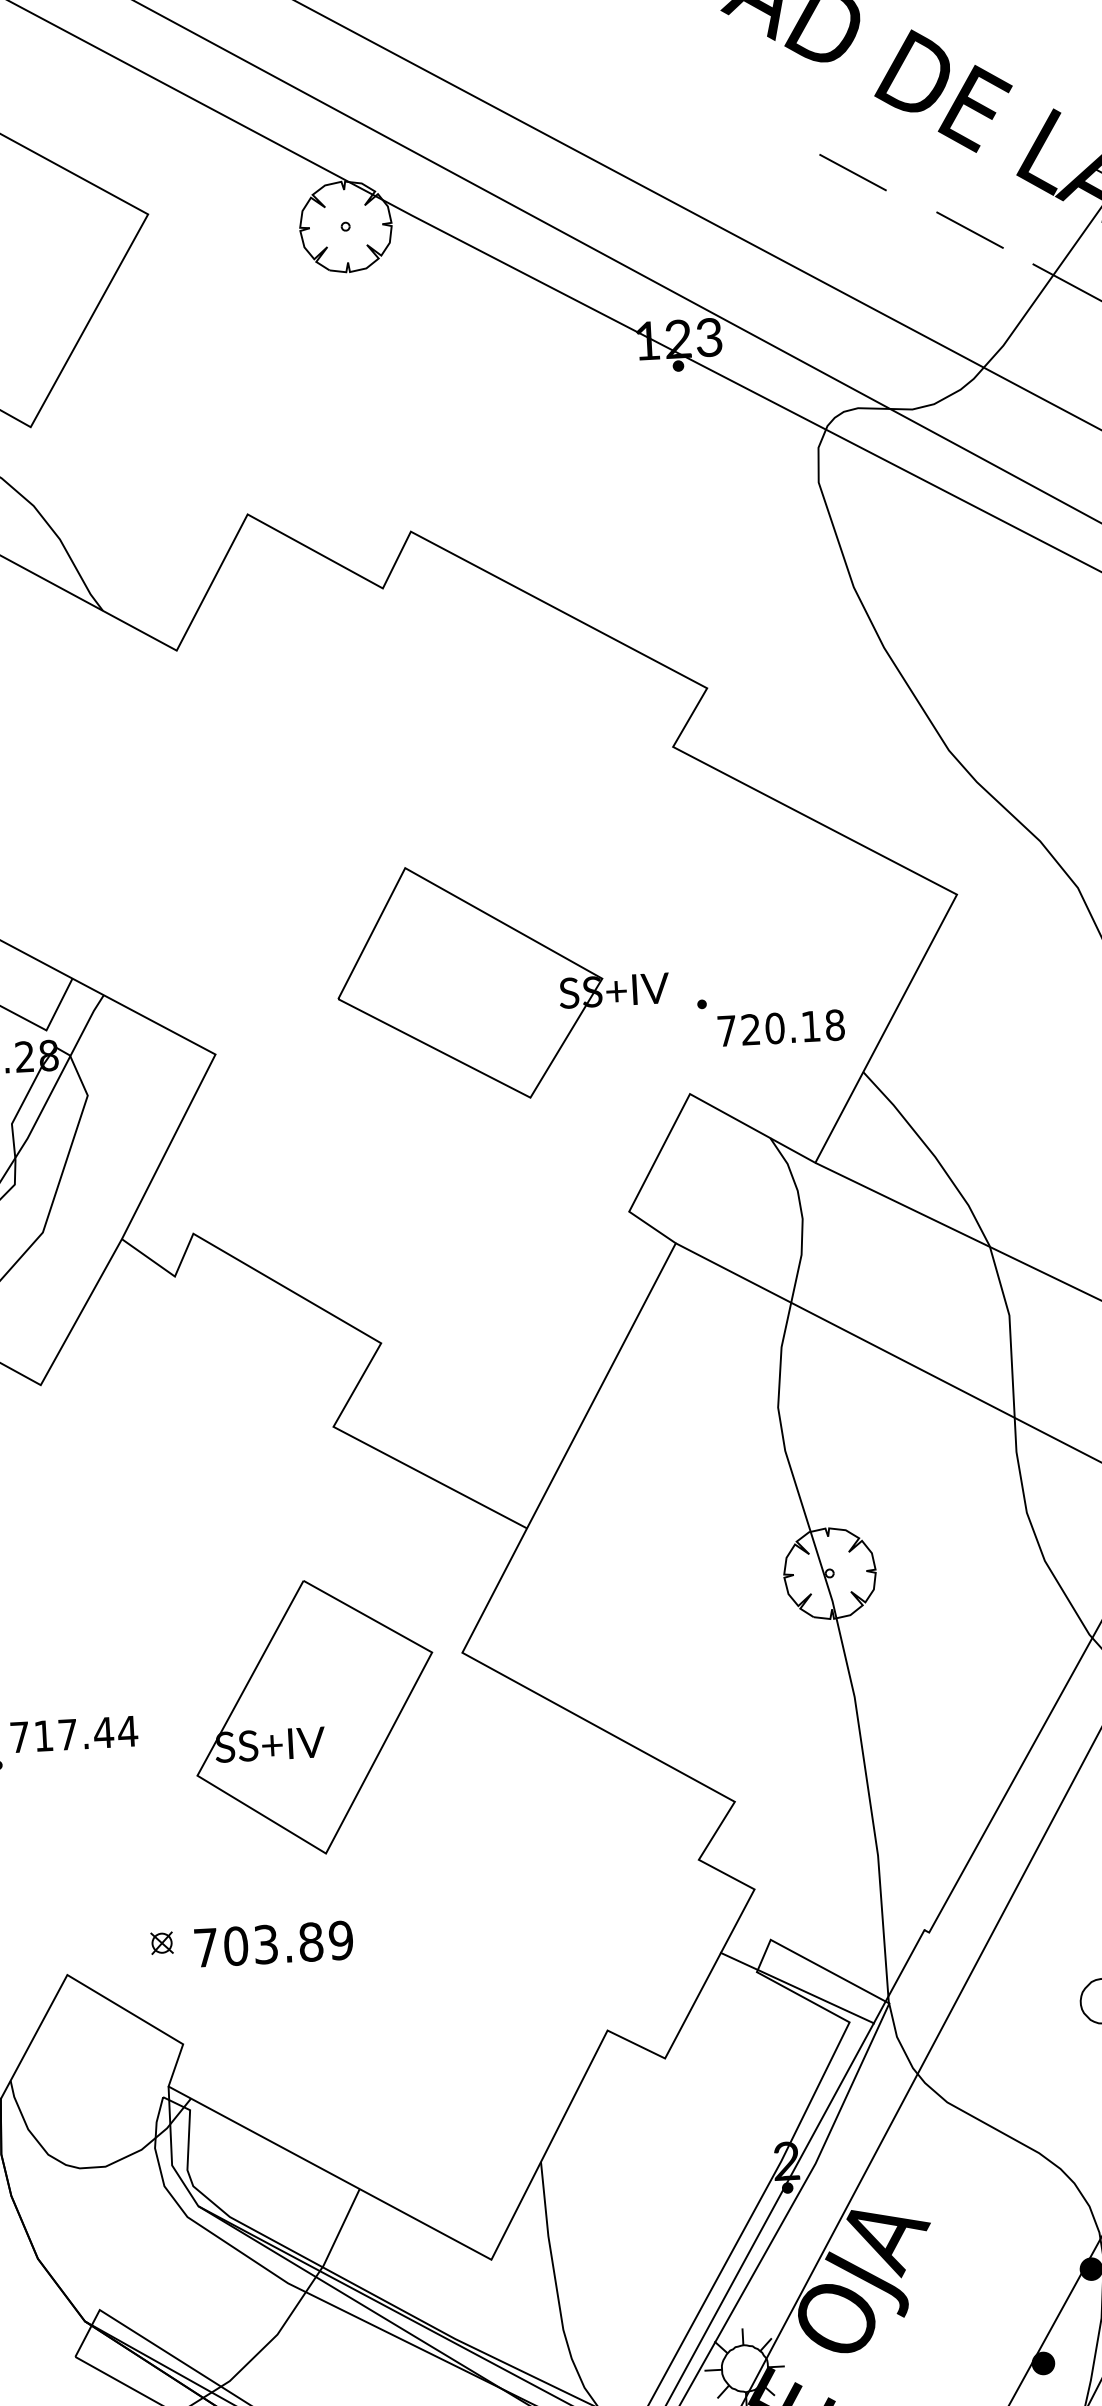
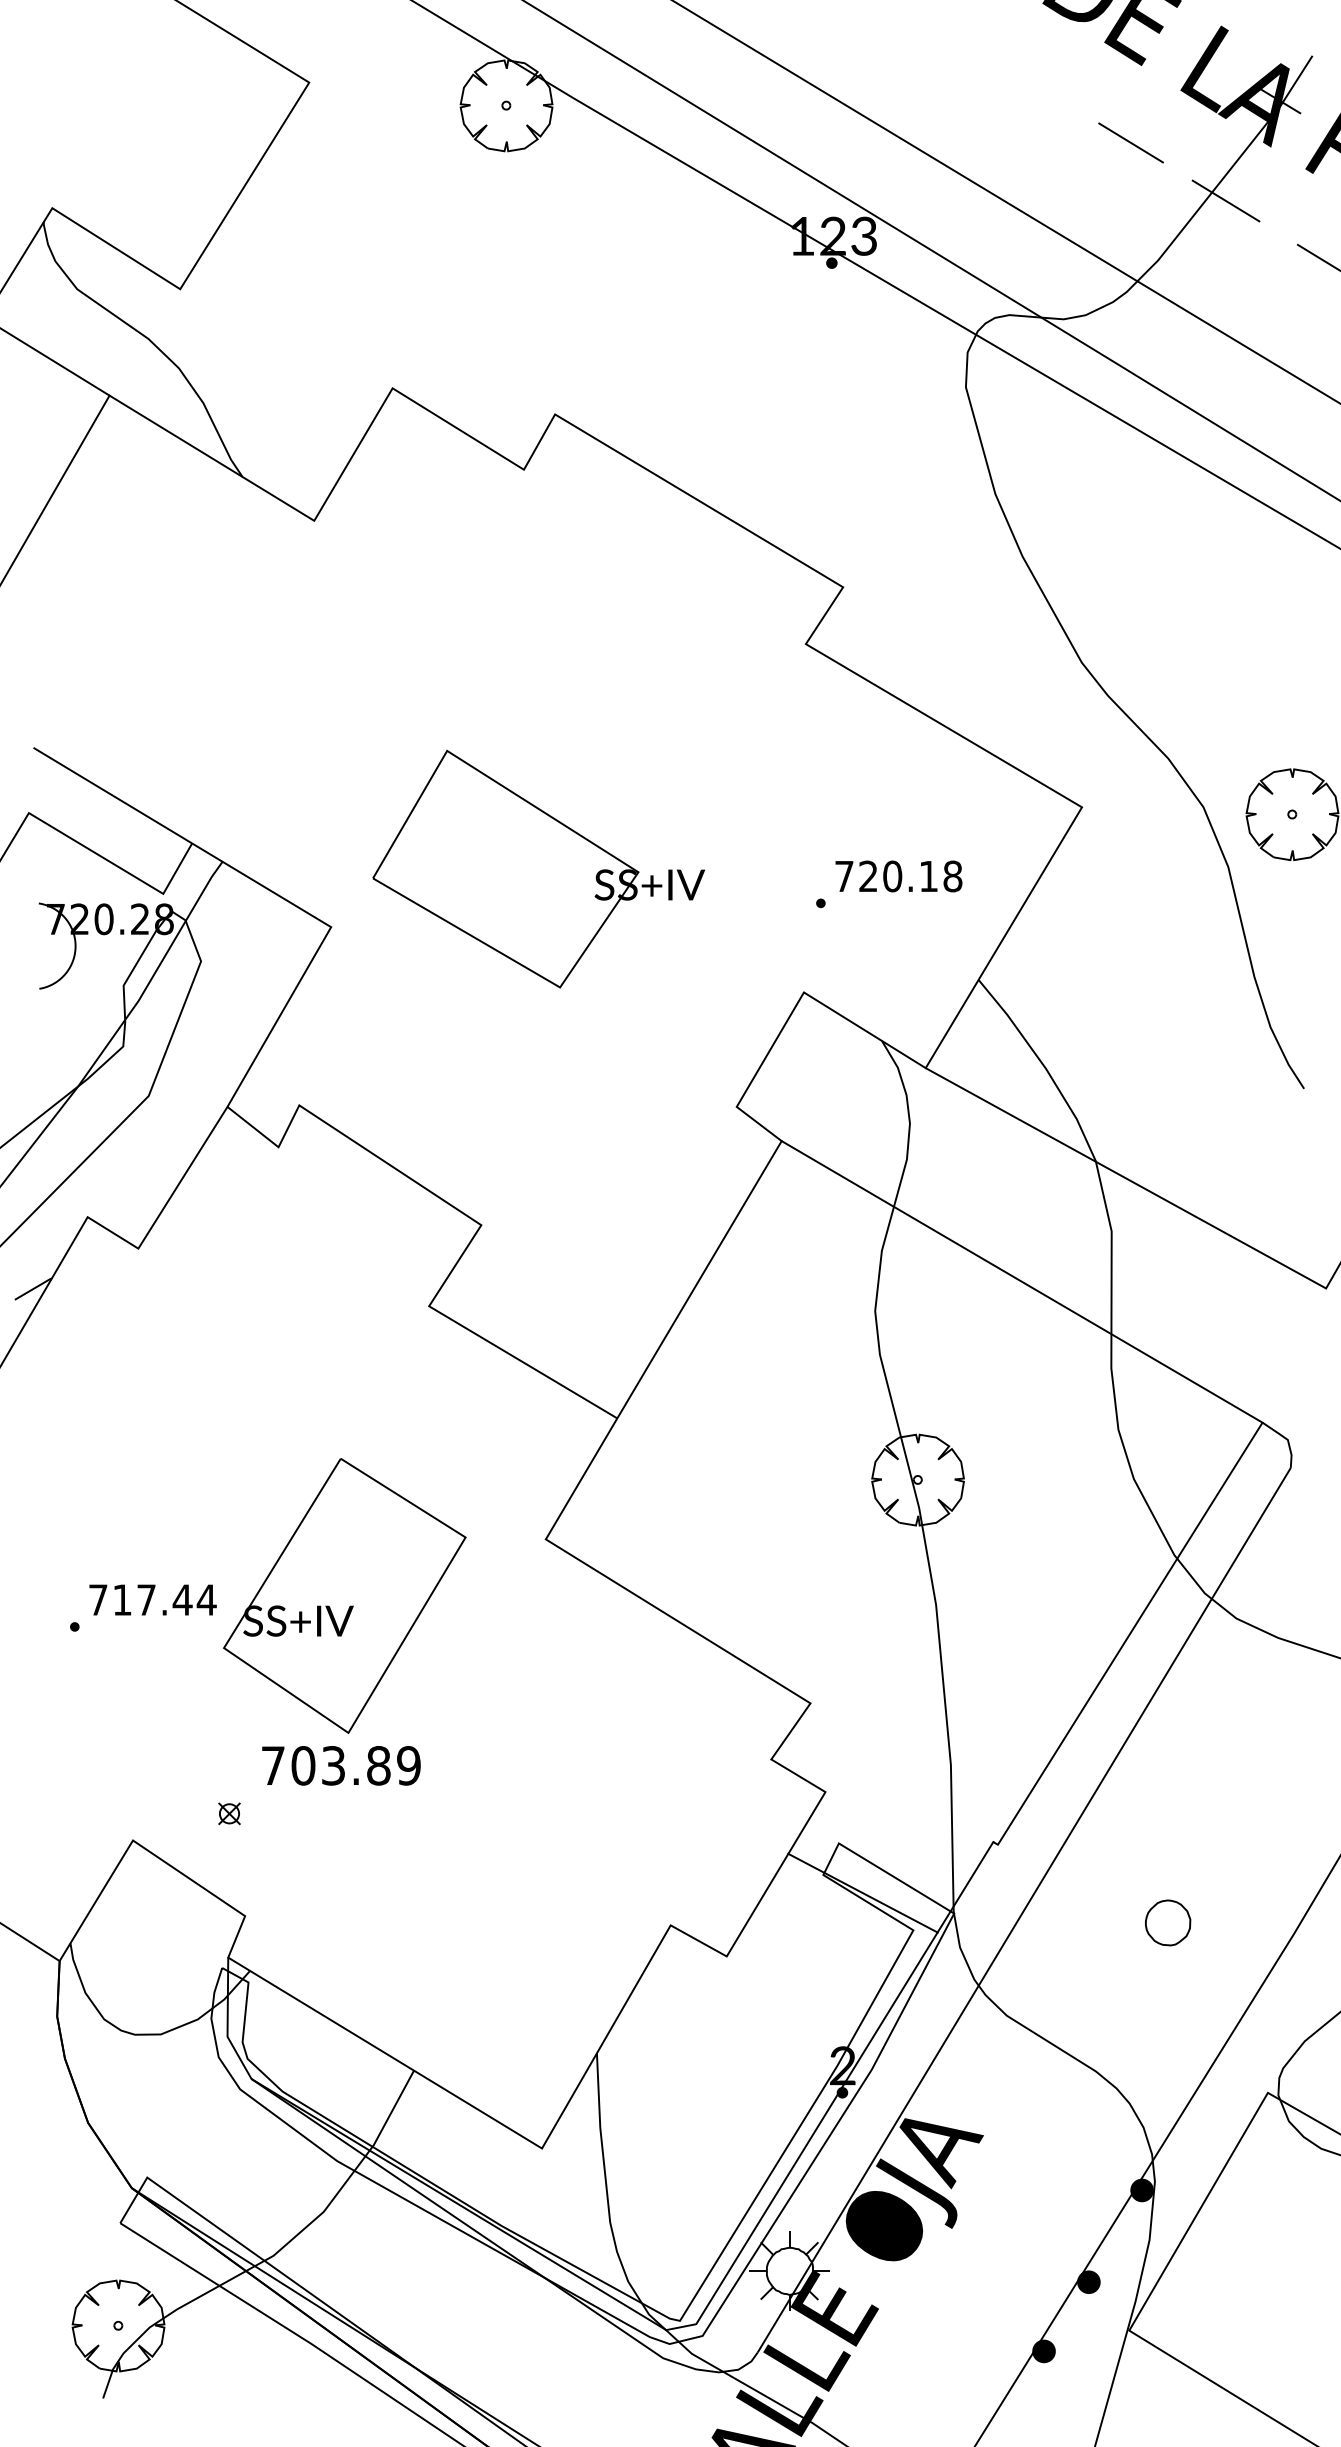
line: (852, 172) -> (1016, 78), removed
part: (502, 980) -> (538, 868), moved
text: (780, 1028) -> (898, 876), moved
part: (314, 1716) -> (344, 1595), moved
text: (273, 1943) -> (341, 1765), moved

